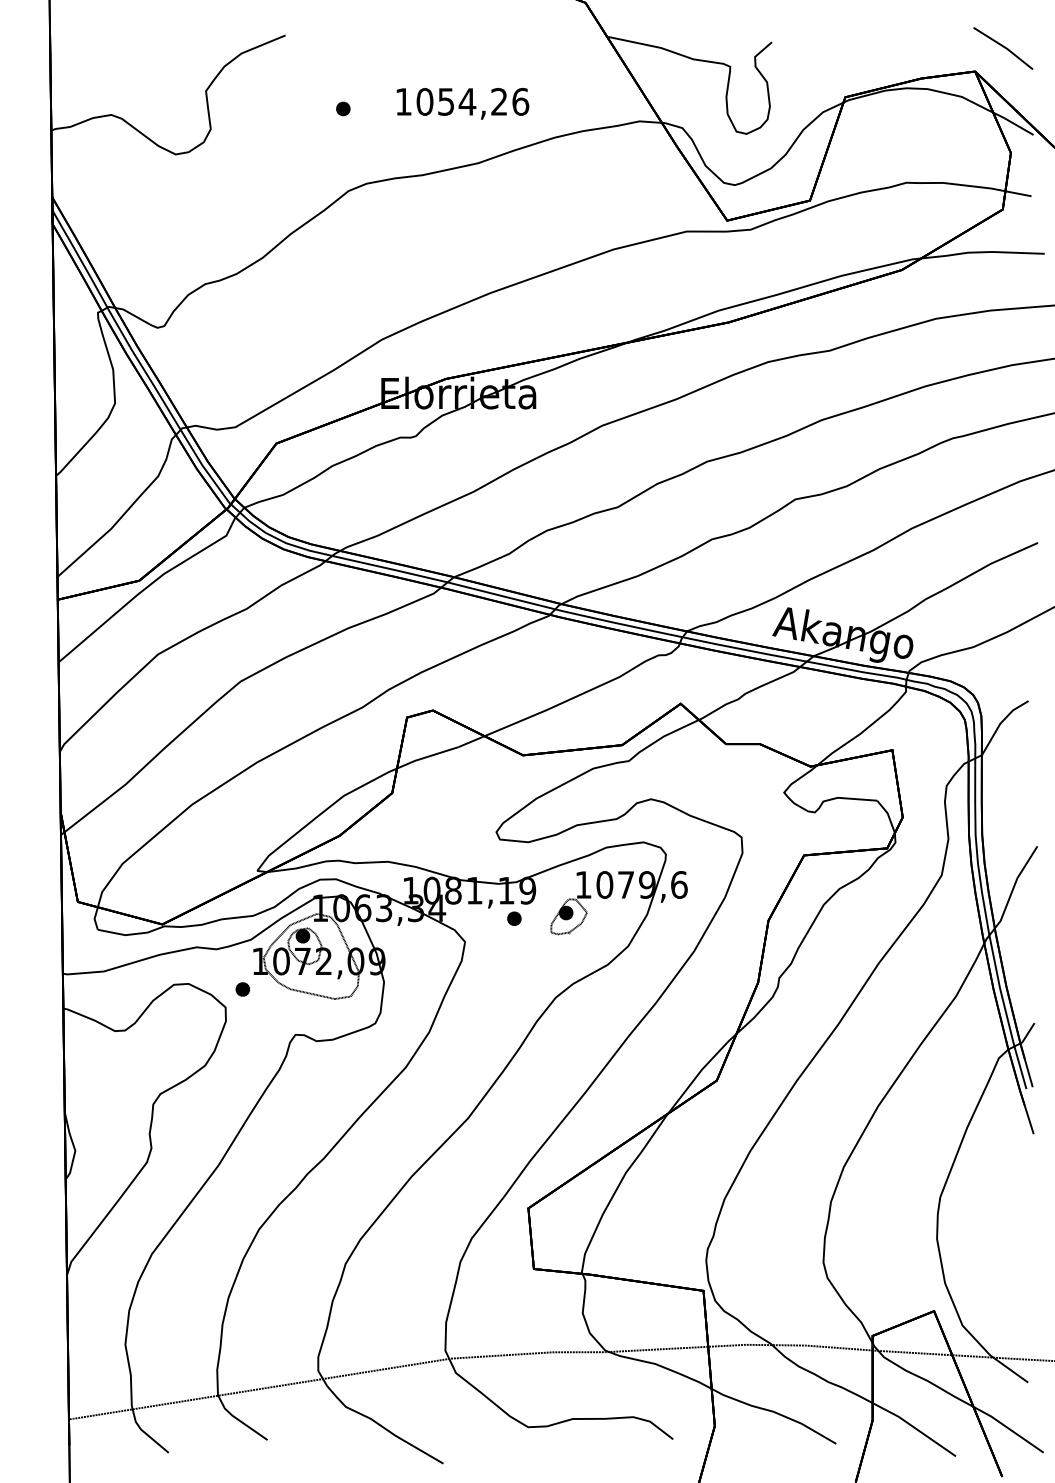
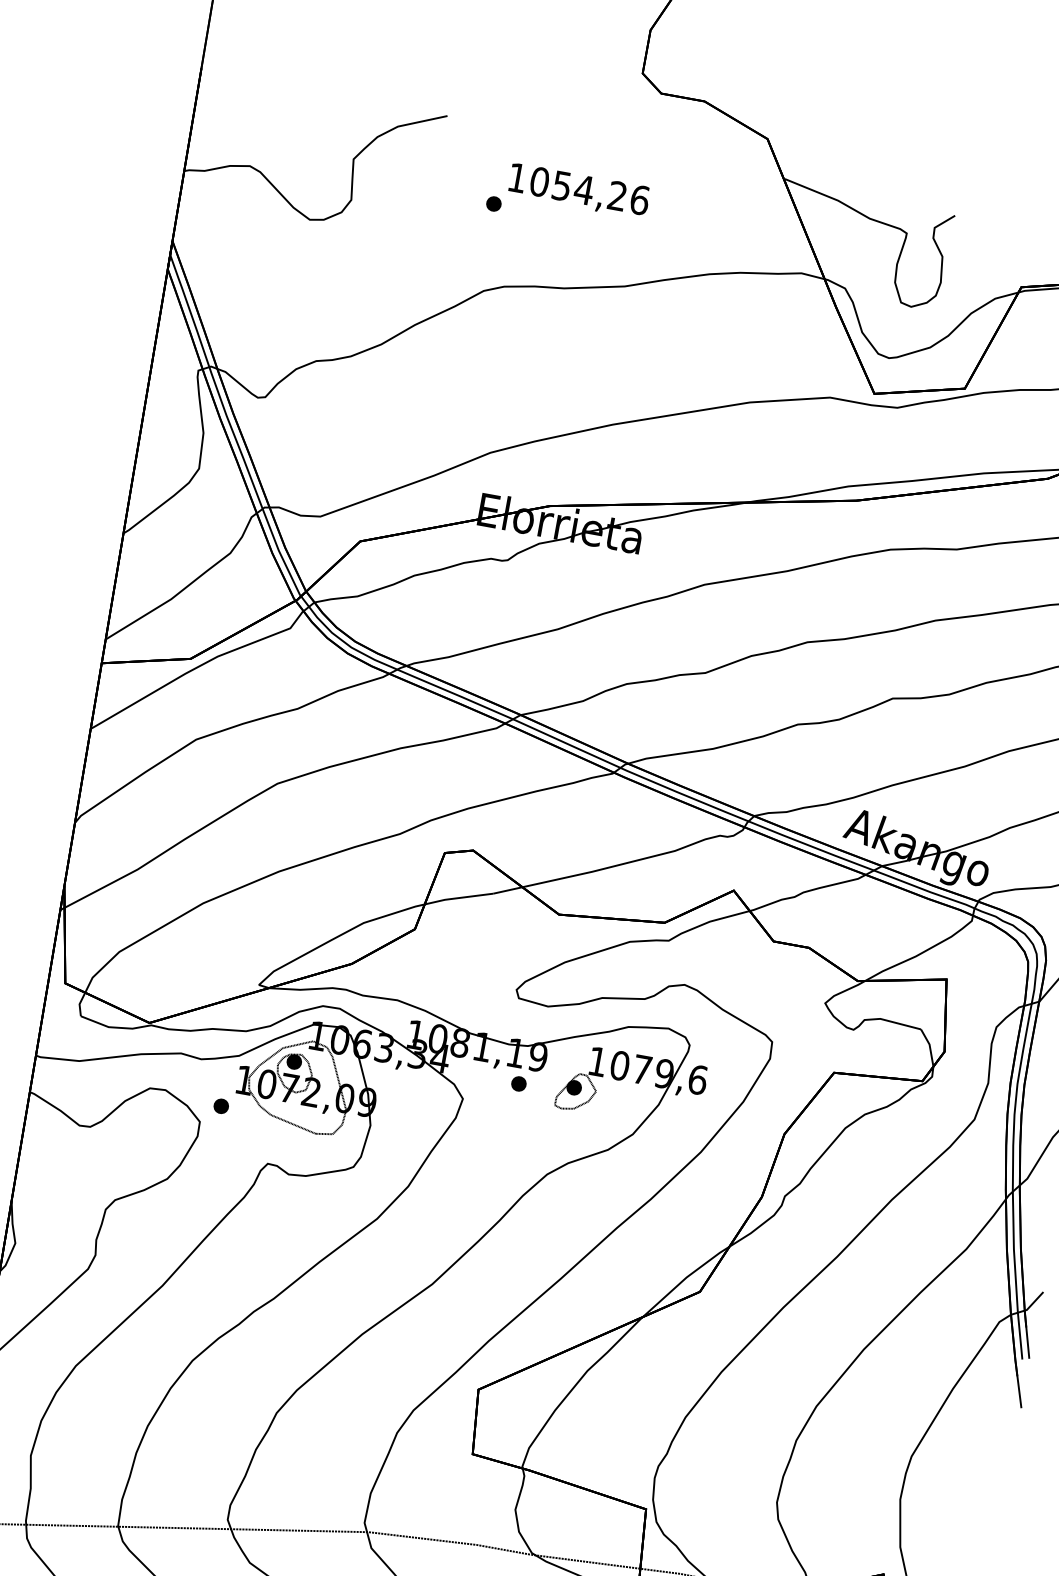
text: (462, 103) -> (578, 190), moved

